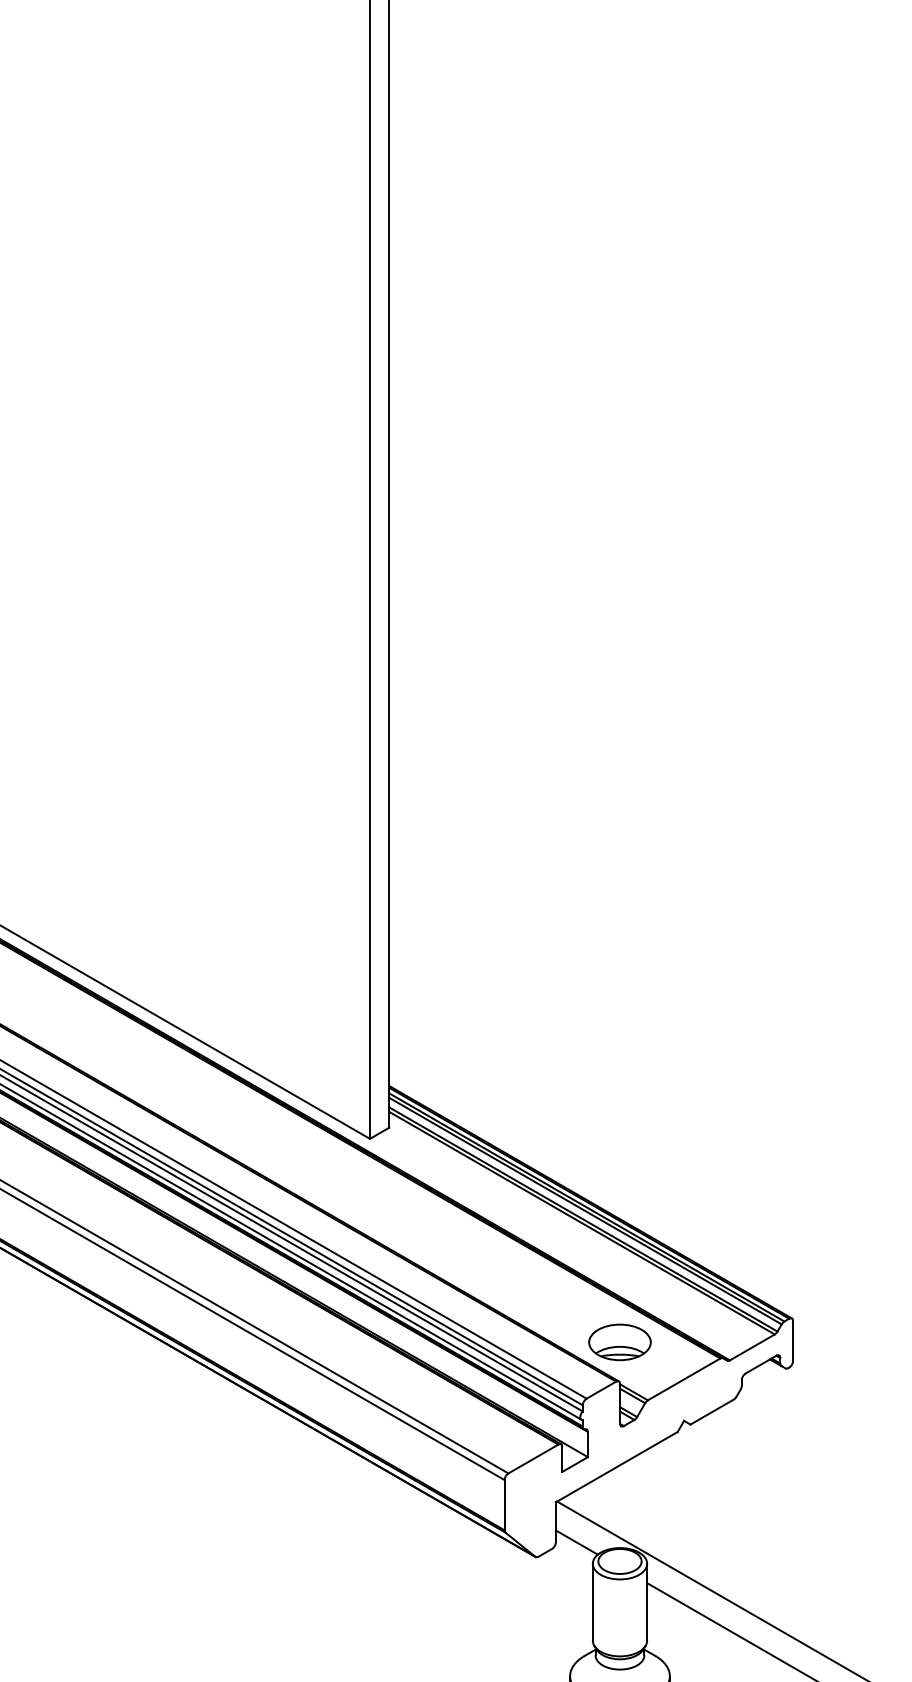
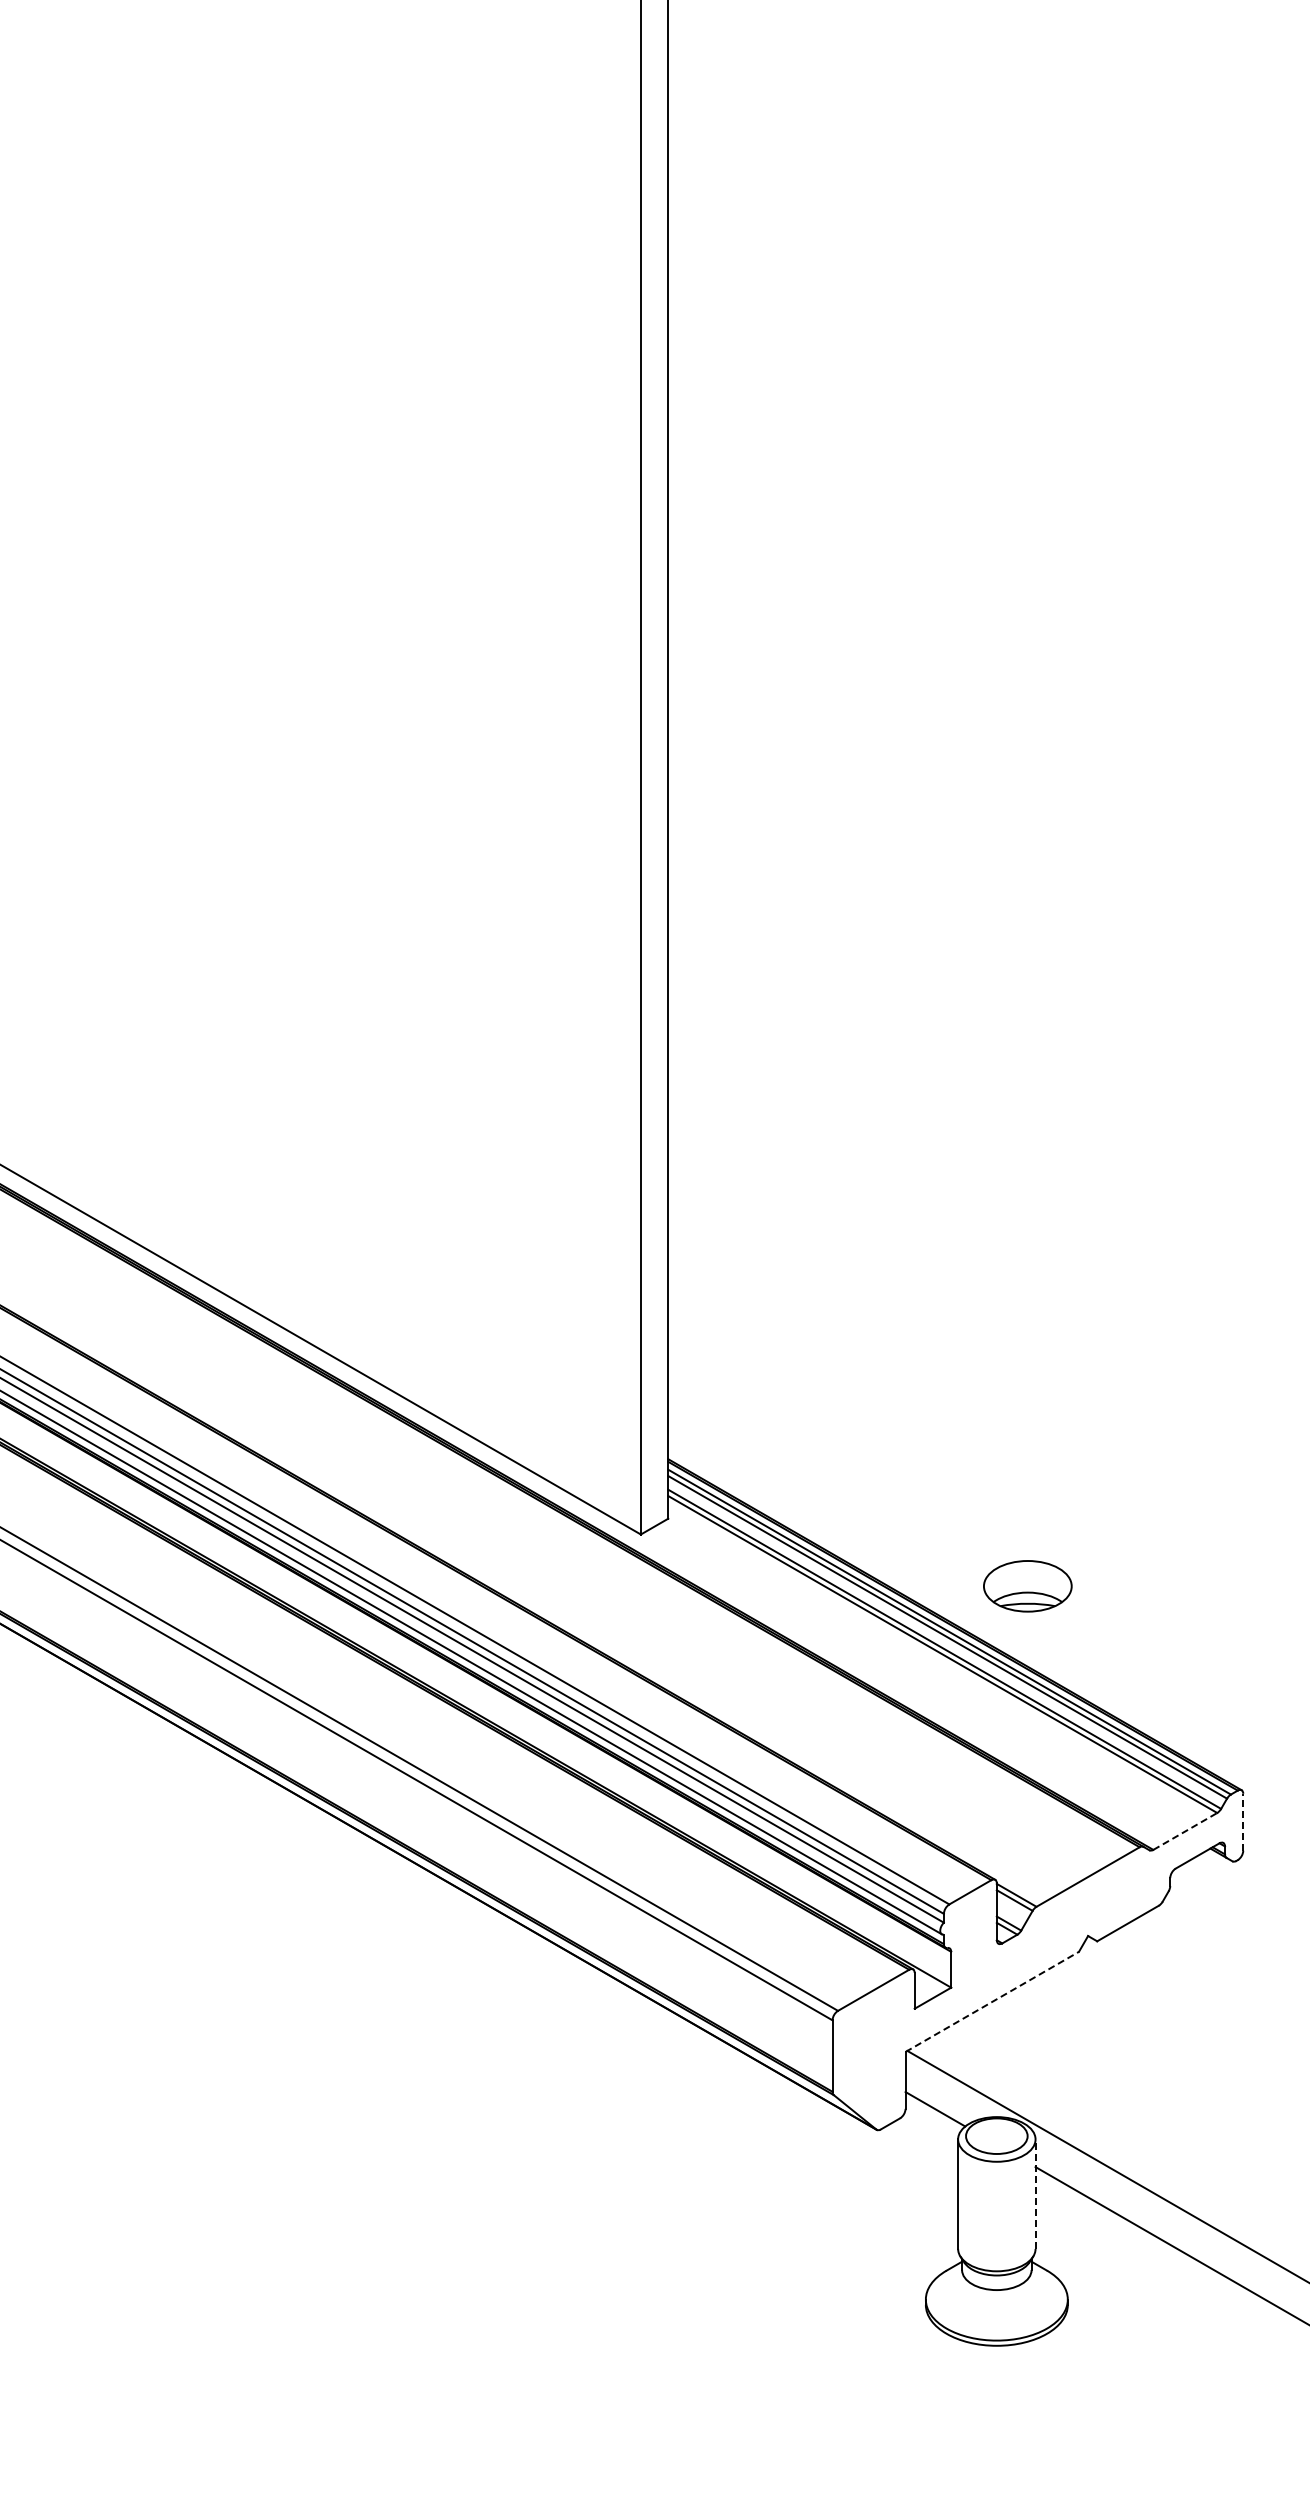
line: (793, 1340) -> (1243, 1821), solid -> dashed
part: (619, 1342) -> (1027, 1586), moved
line: (752, 1347) -> (1185, 1831), solid -> dashed
line: (616, 1466) -> (992, 2001), solid -> dashed
line: (647, 1602) -> (1035, 2194), solid -> dashed

